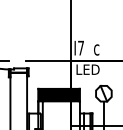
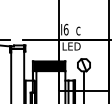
text: (80, 47) -> (65, 29), I7 -> I6

